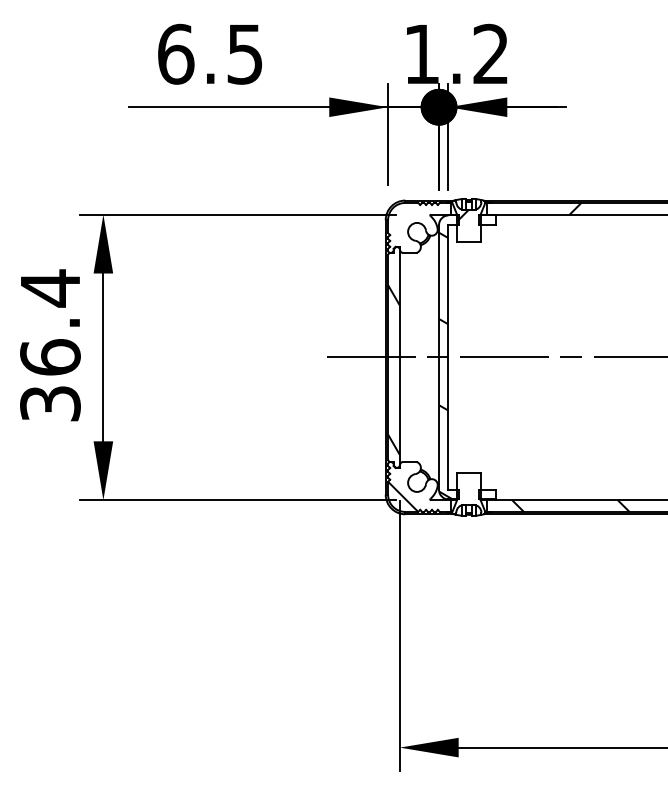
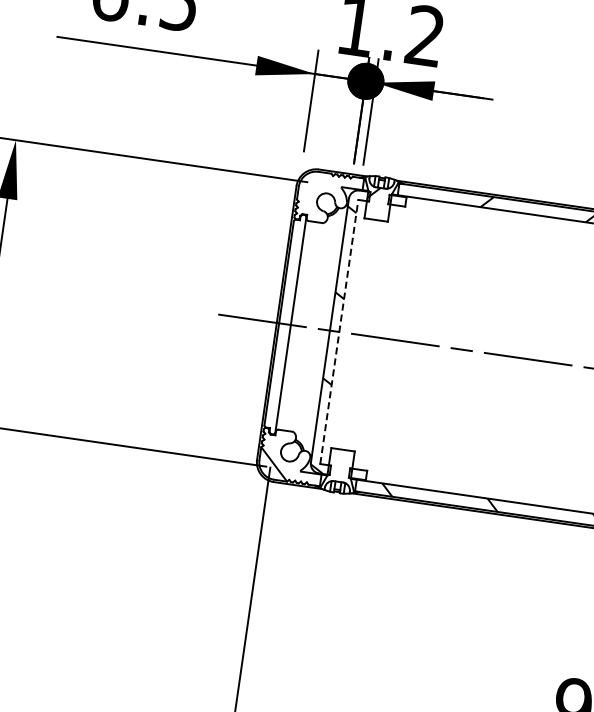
line: (448, 357) -> (339, 332), solid -> dashed
hatch: (393, 369) -> (282, 336), removed

